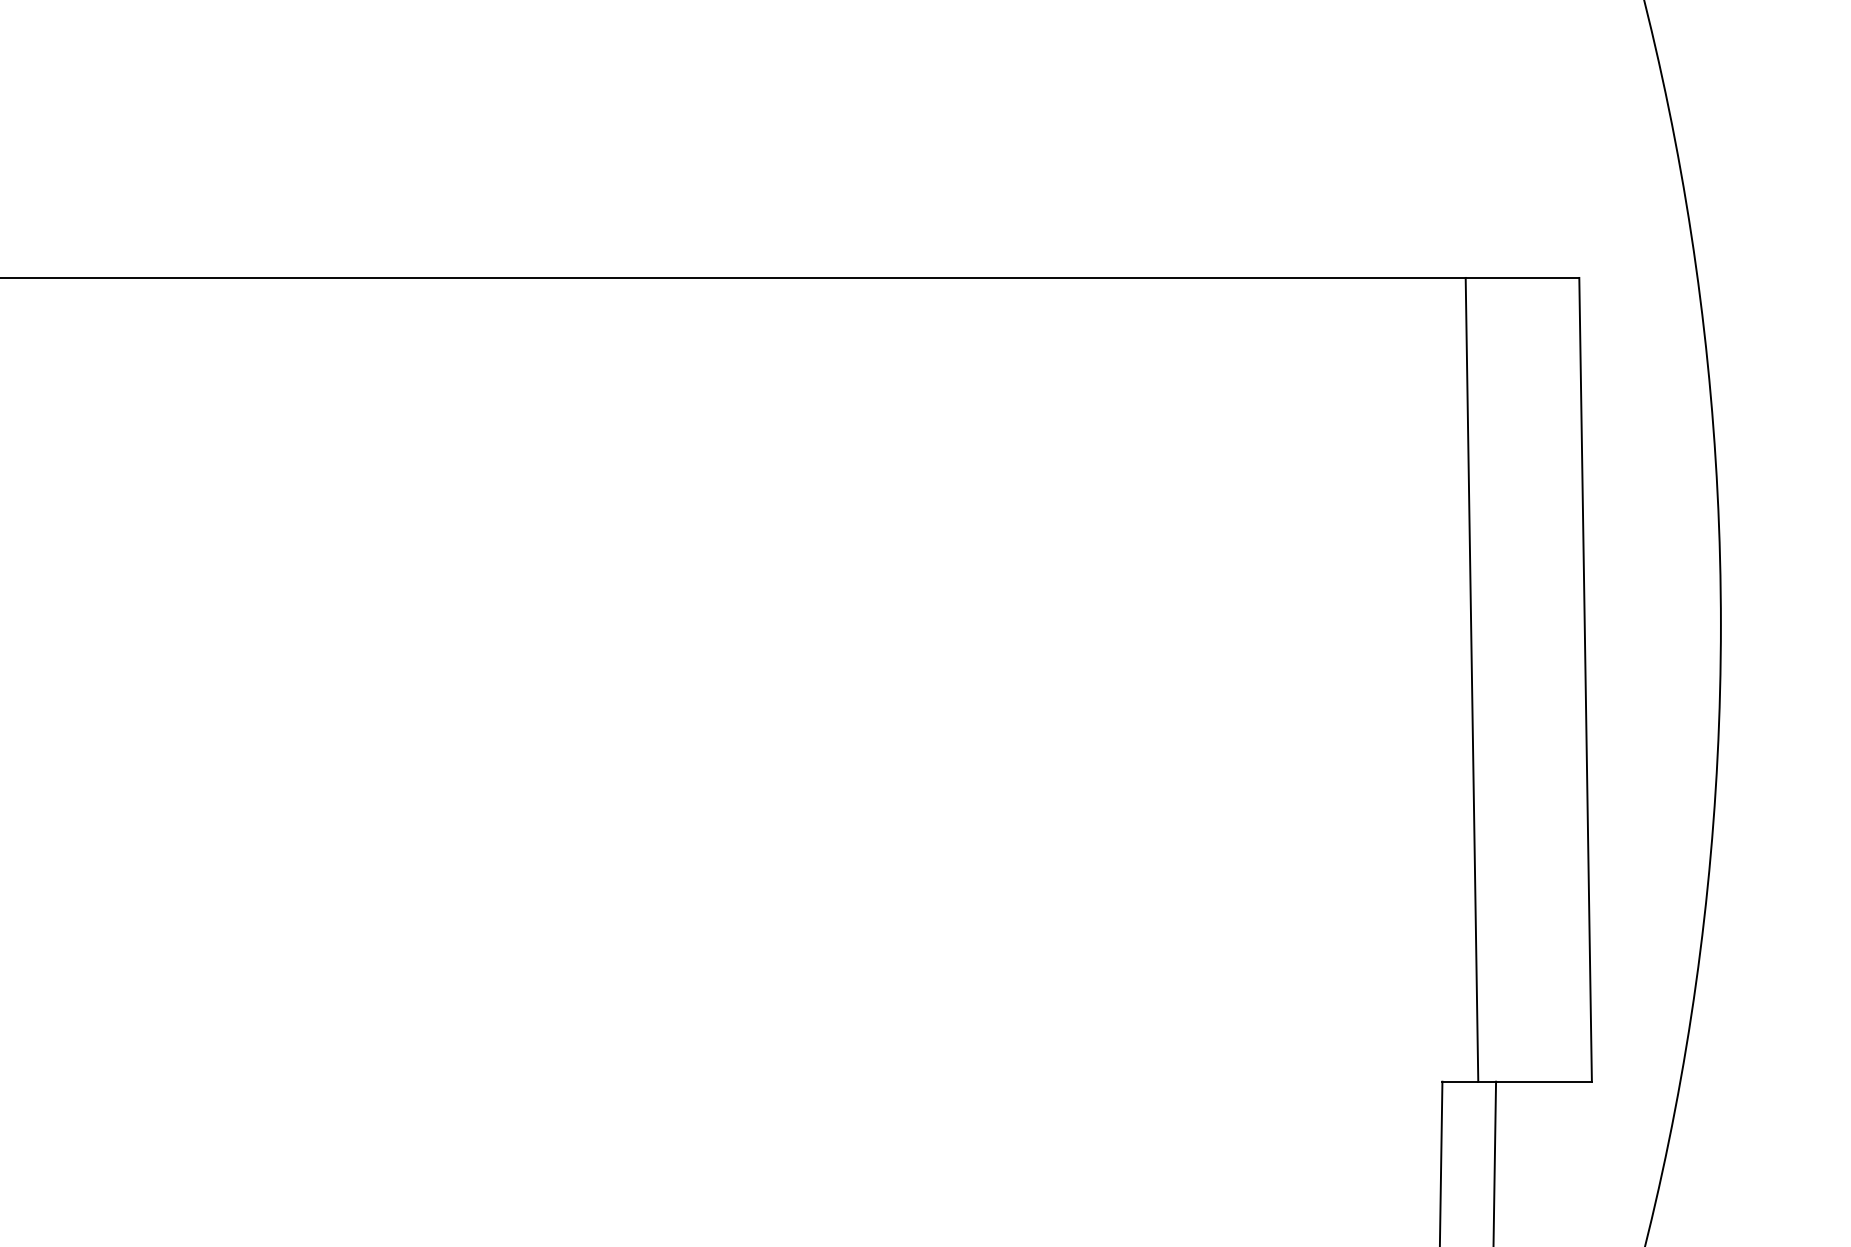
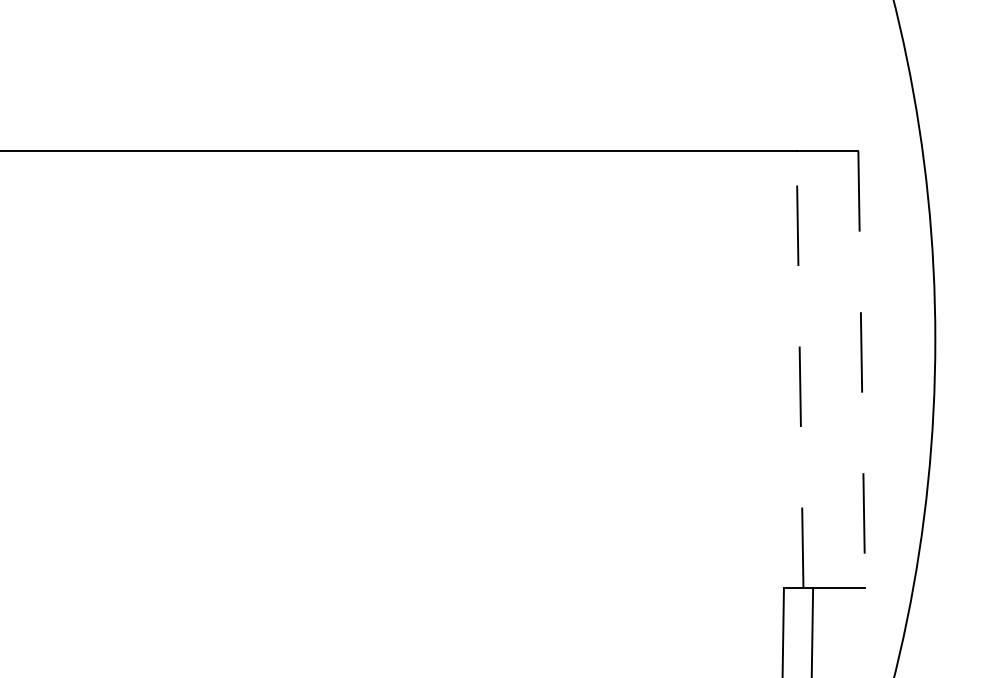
line: (1472, 679) -> (800, 369), solid -> dashed
line: (1585, 681) -> (861, 370), solid -> dashed

